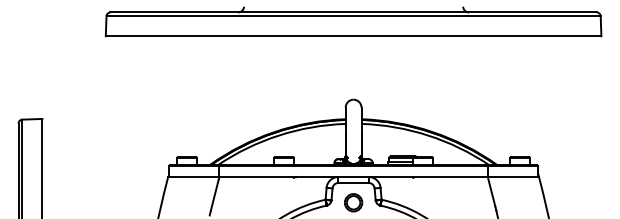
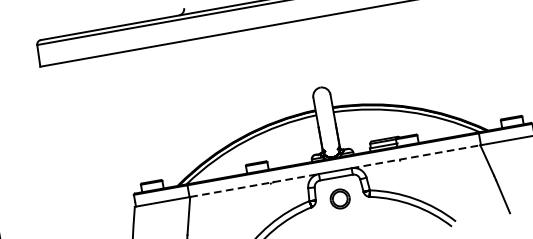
line: (278, 177) -> (254, 186), solid -> dashed
line: (428, 177) -> (416, 157), solid -> dashed

